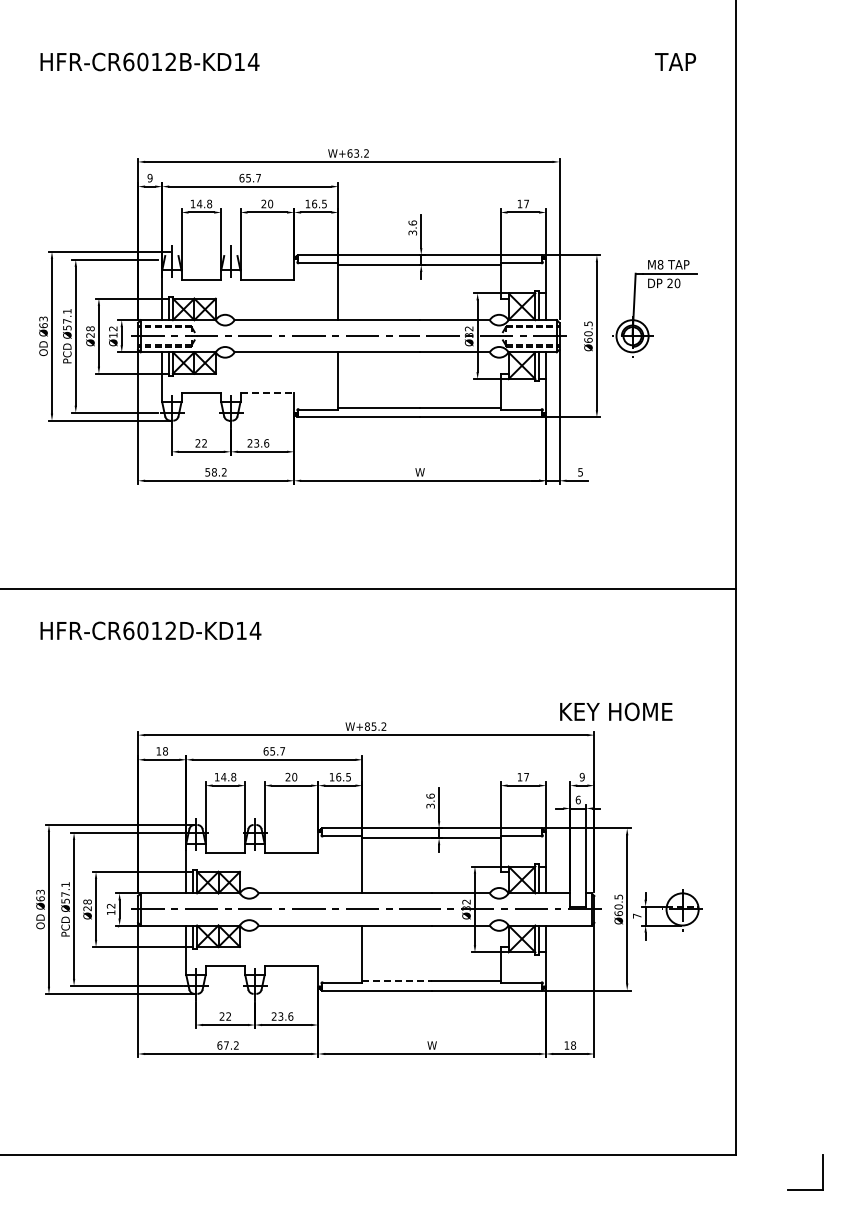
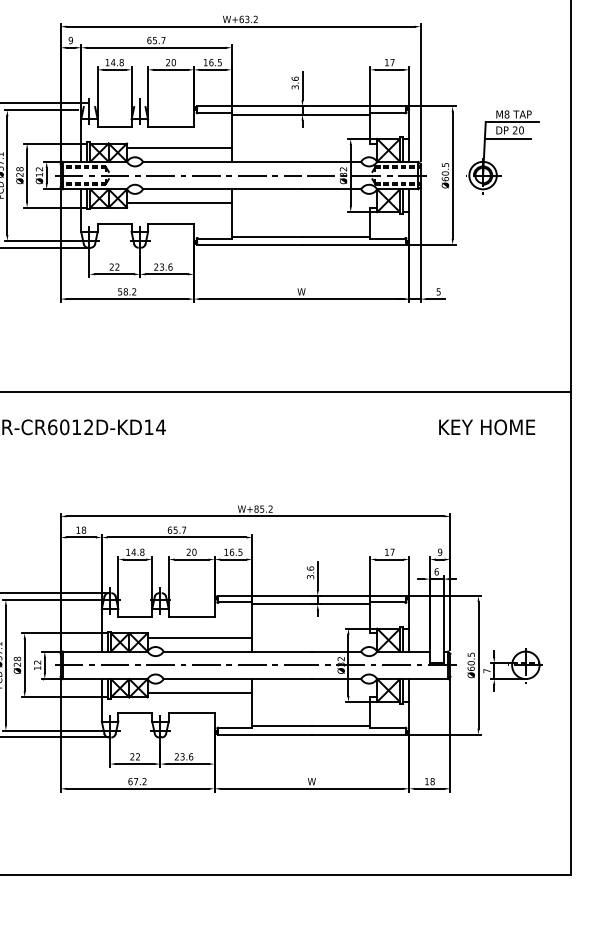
line: (661, 293) -> (507, 139), added
line: (276, 304) -> (178, 148), added
line: (276, 368) -> (178, 203), added
line: (267, 392) -> (171, 223), dashed -> solid
text: (616, 711) -> (487, 427), moved
line: (300, 877) -> (199, 638), added
line: (300, 941) -> (199, 692), added
line: (397, 980) -> (282, 726), dashed -> solid

